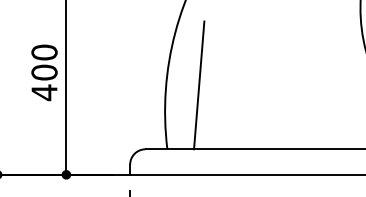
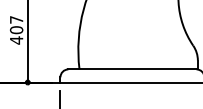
text: (44, 51) -> (16, 19), 400 -> 407
line: (198, 84) -> (95, 36), removed

